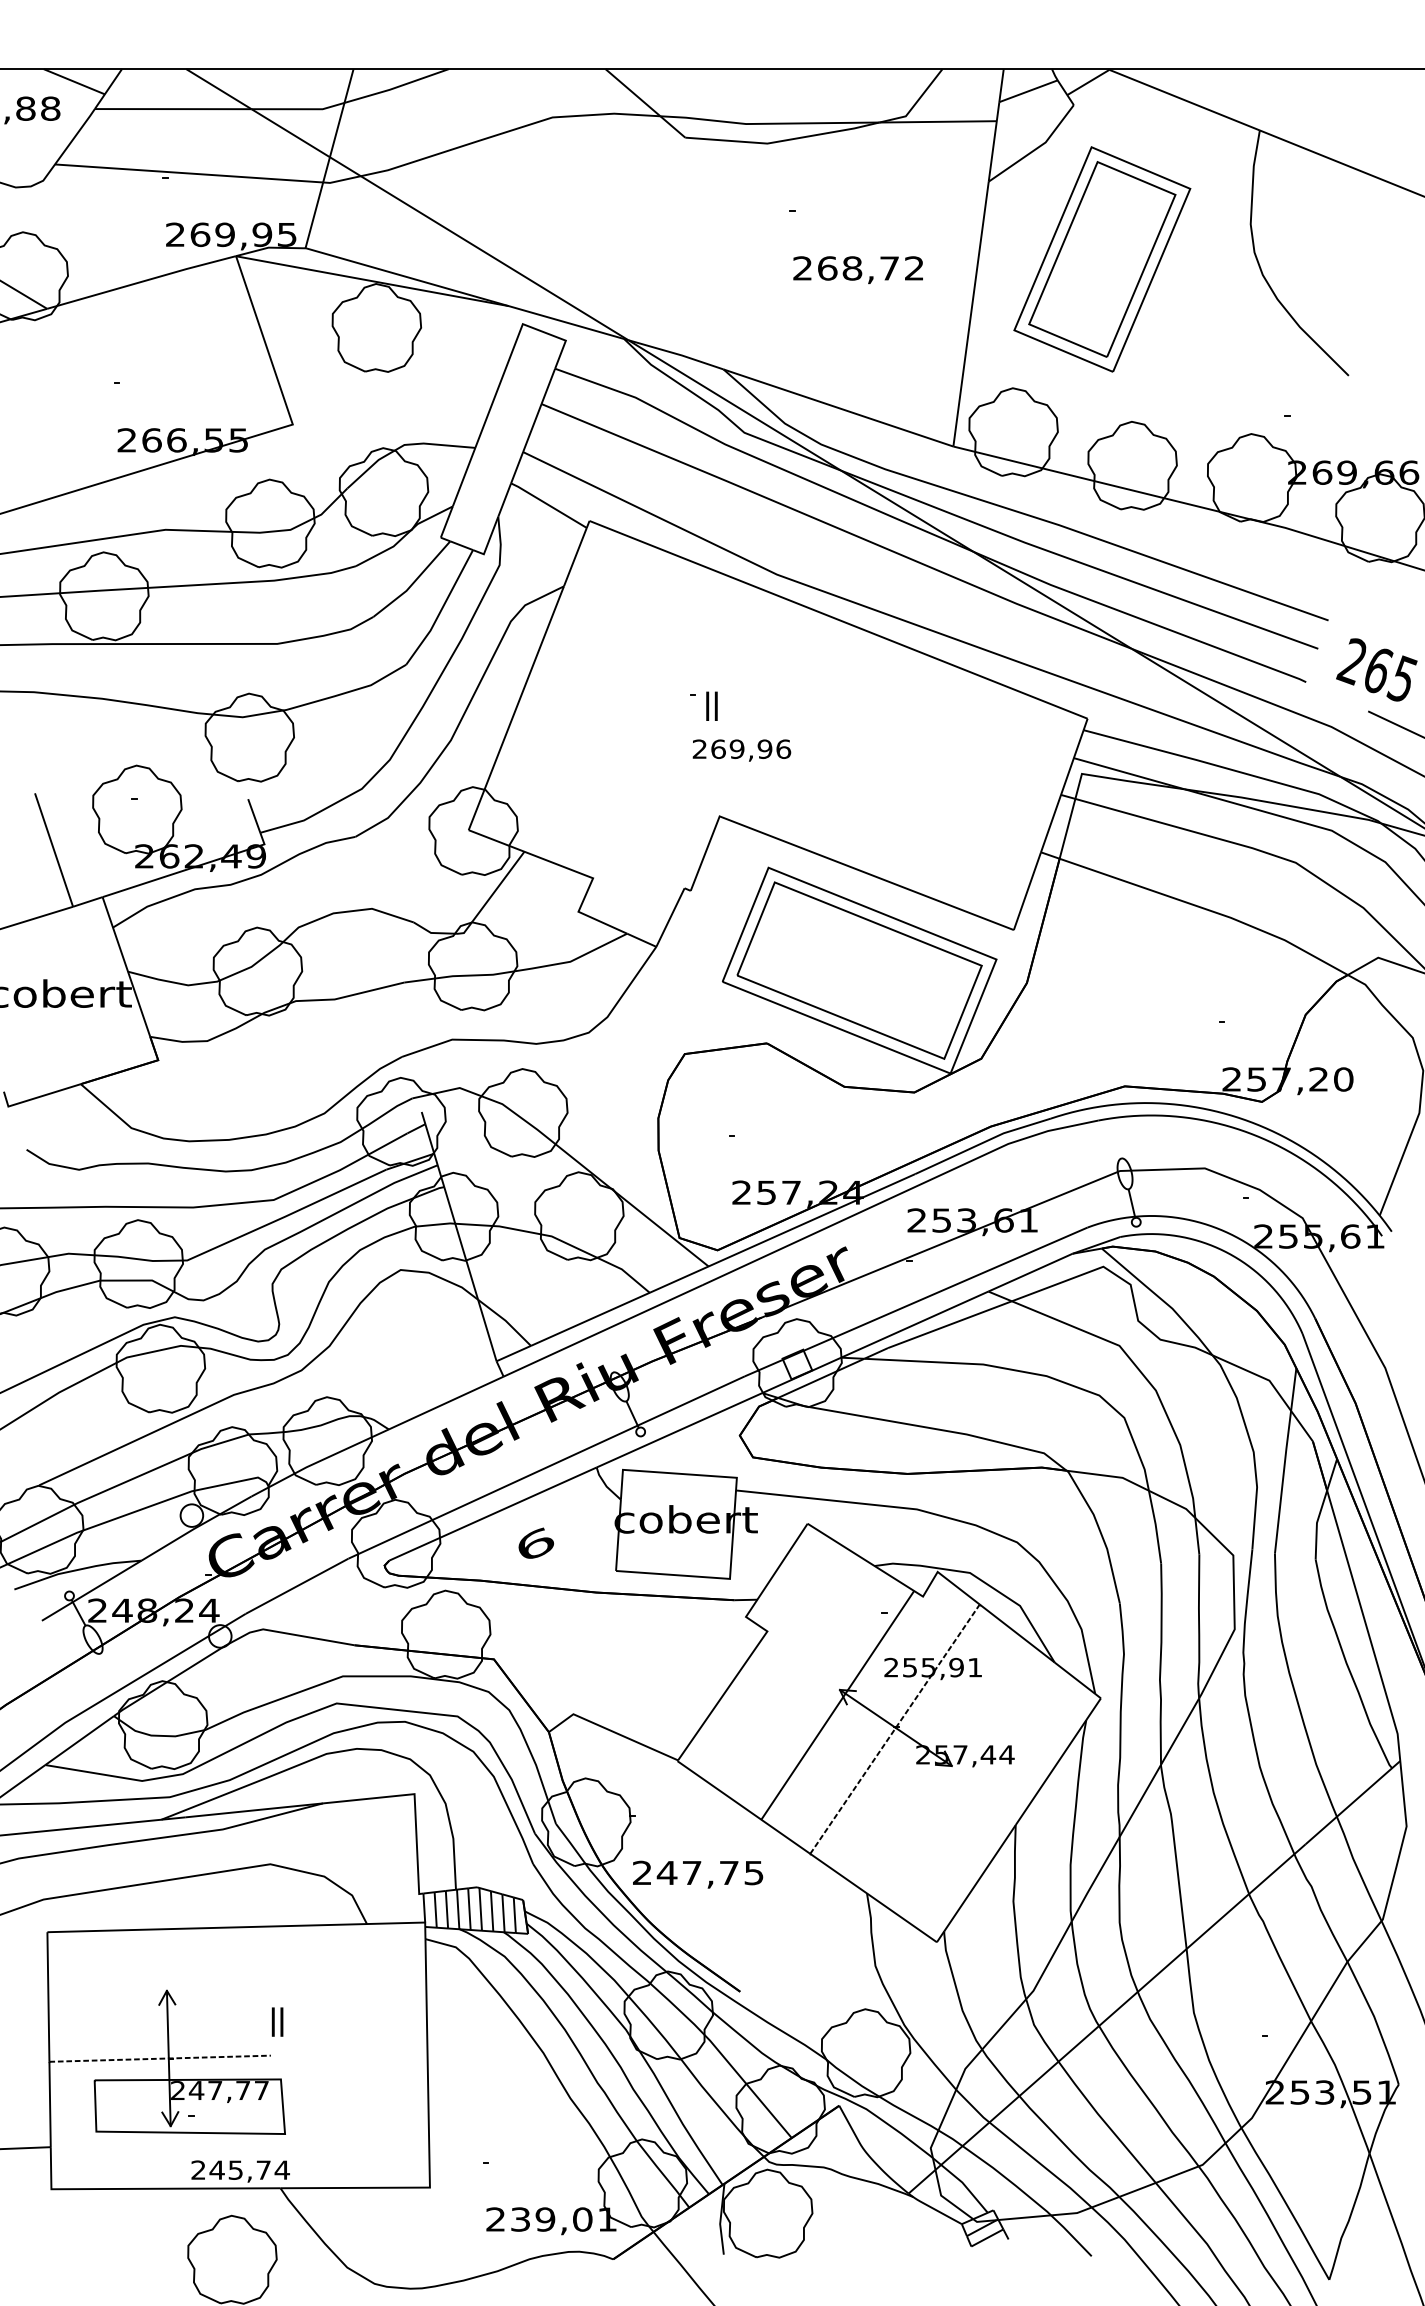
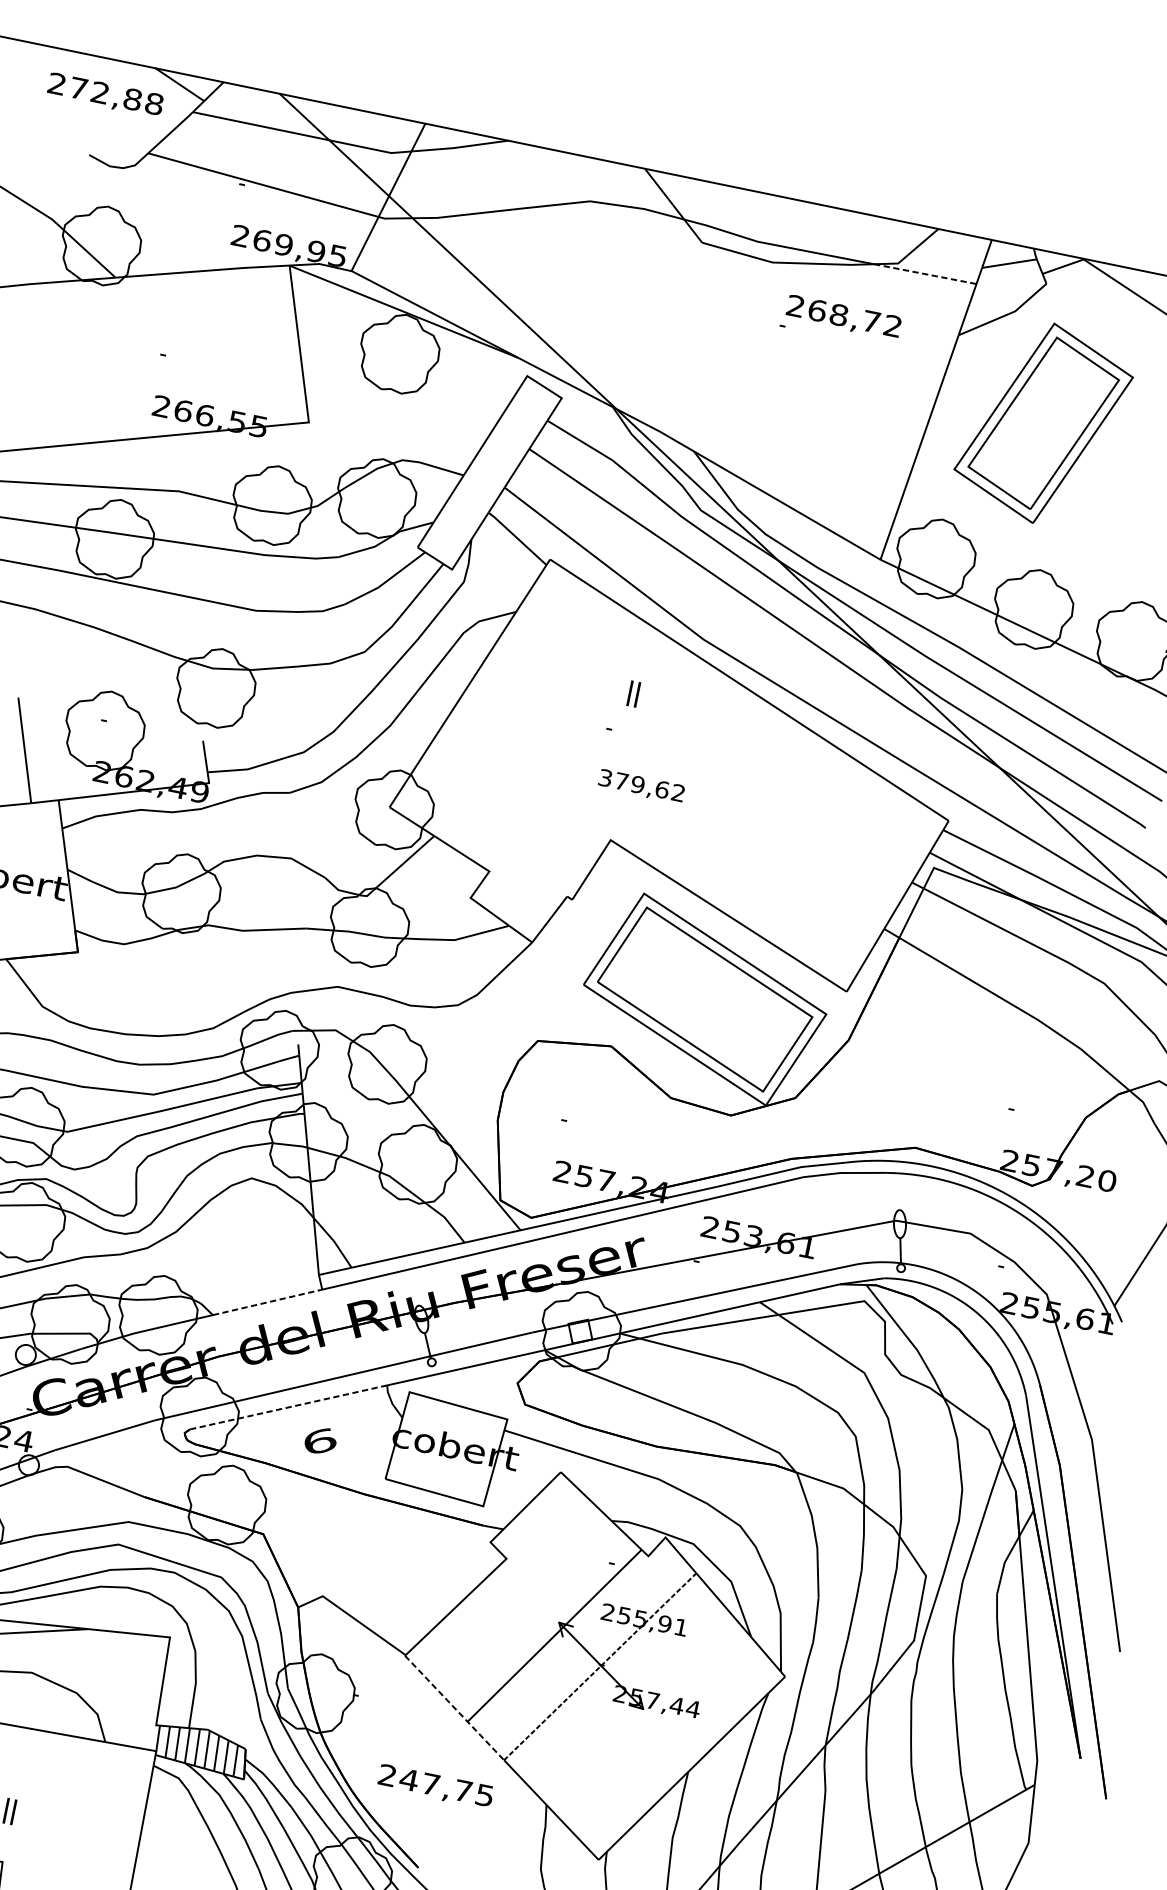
line: (938, 121) -> (925, 273), solid -> dashed
text: (857, 270) -> (843, 317), moved
text: (711, 705) -> (633, 693), moved
text: (741, 749) -> (641, 785), 269,96 -> 379,62
line: (446, 1402) -> (267, 1301), solid -> dashed
line: (493, 1514) -> (288, 1407), solid -> dashed
line: (743, 1807) -> (454, 1707), solid -> dashed
text: (698, 1874) -> (436, 1786), moved

